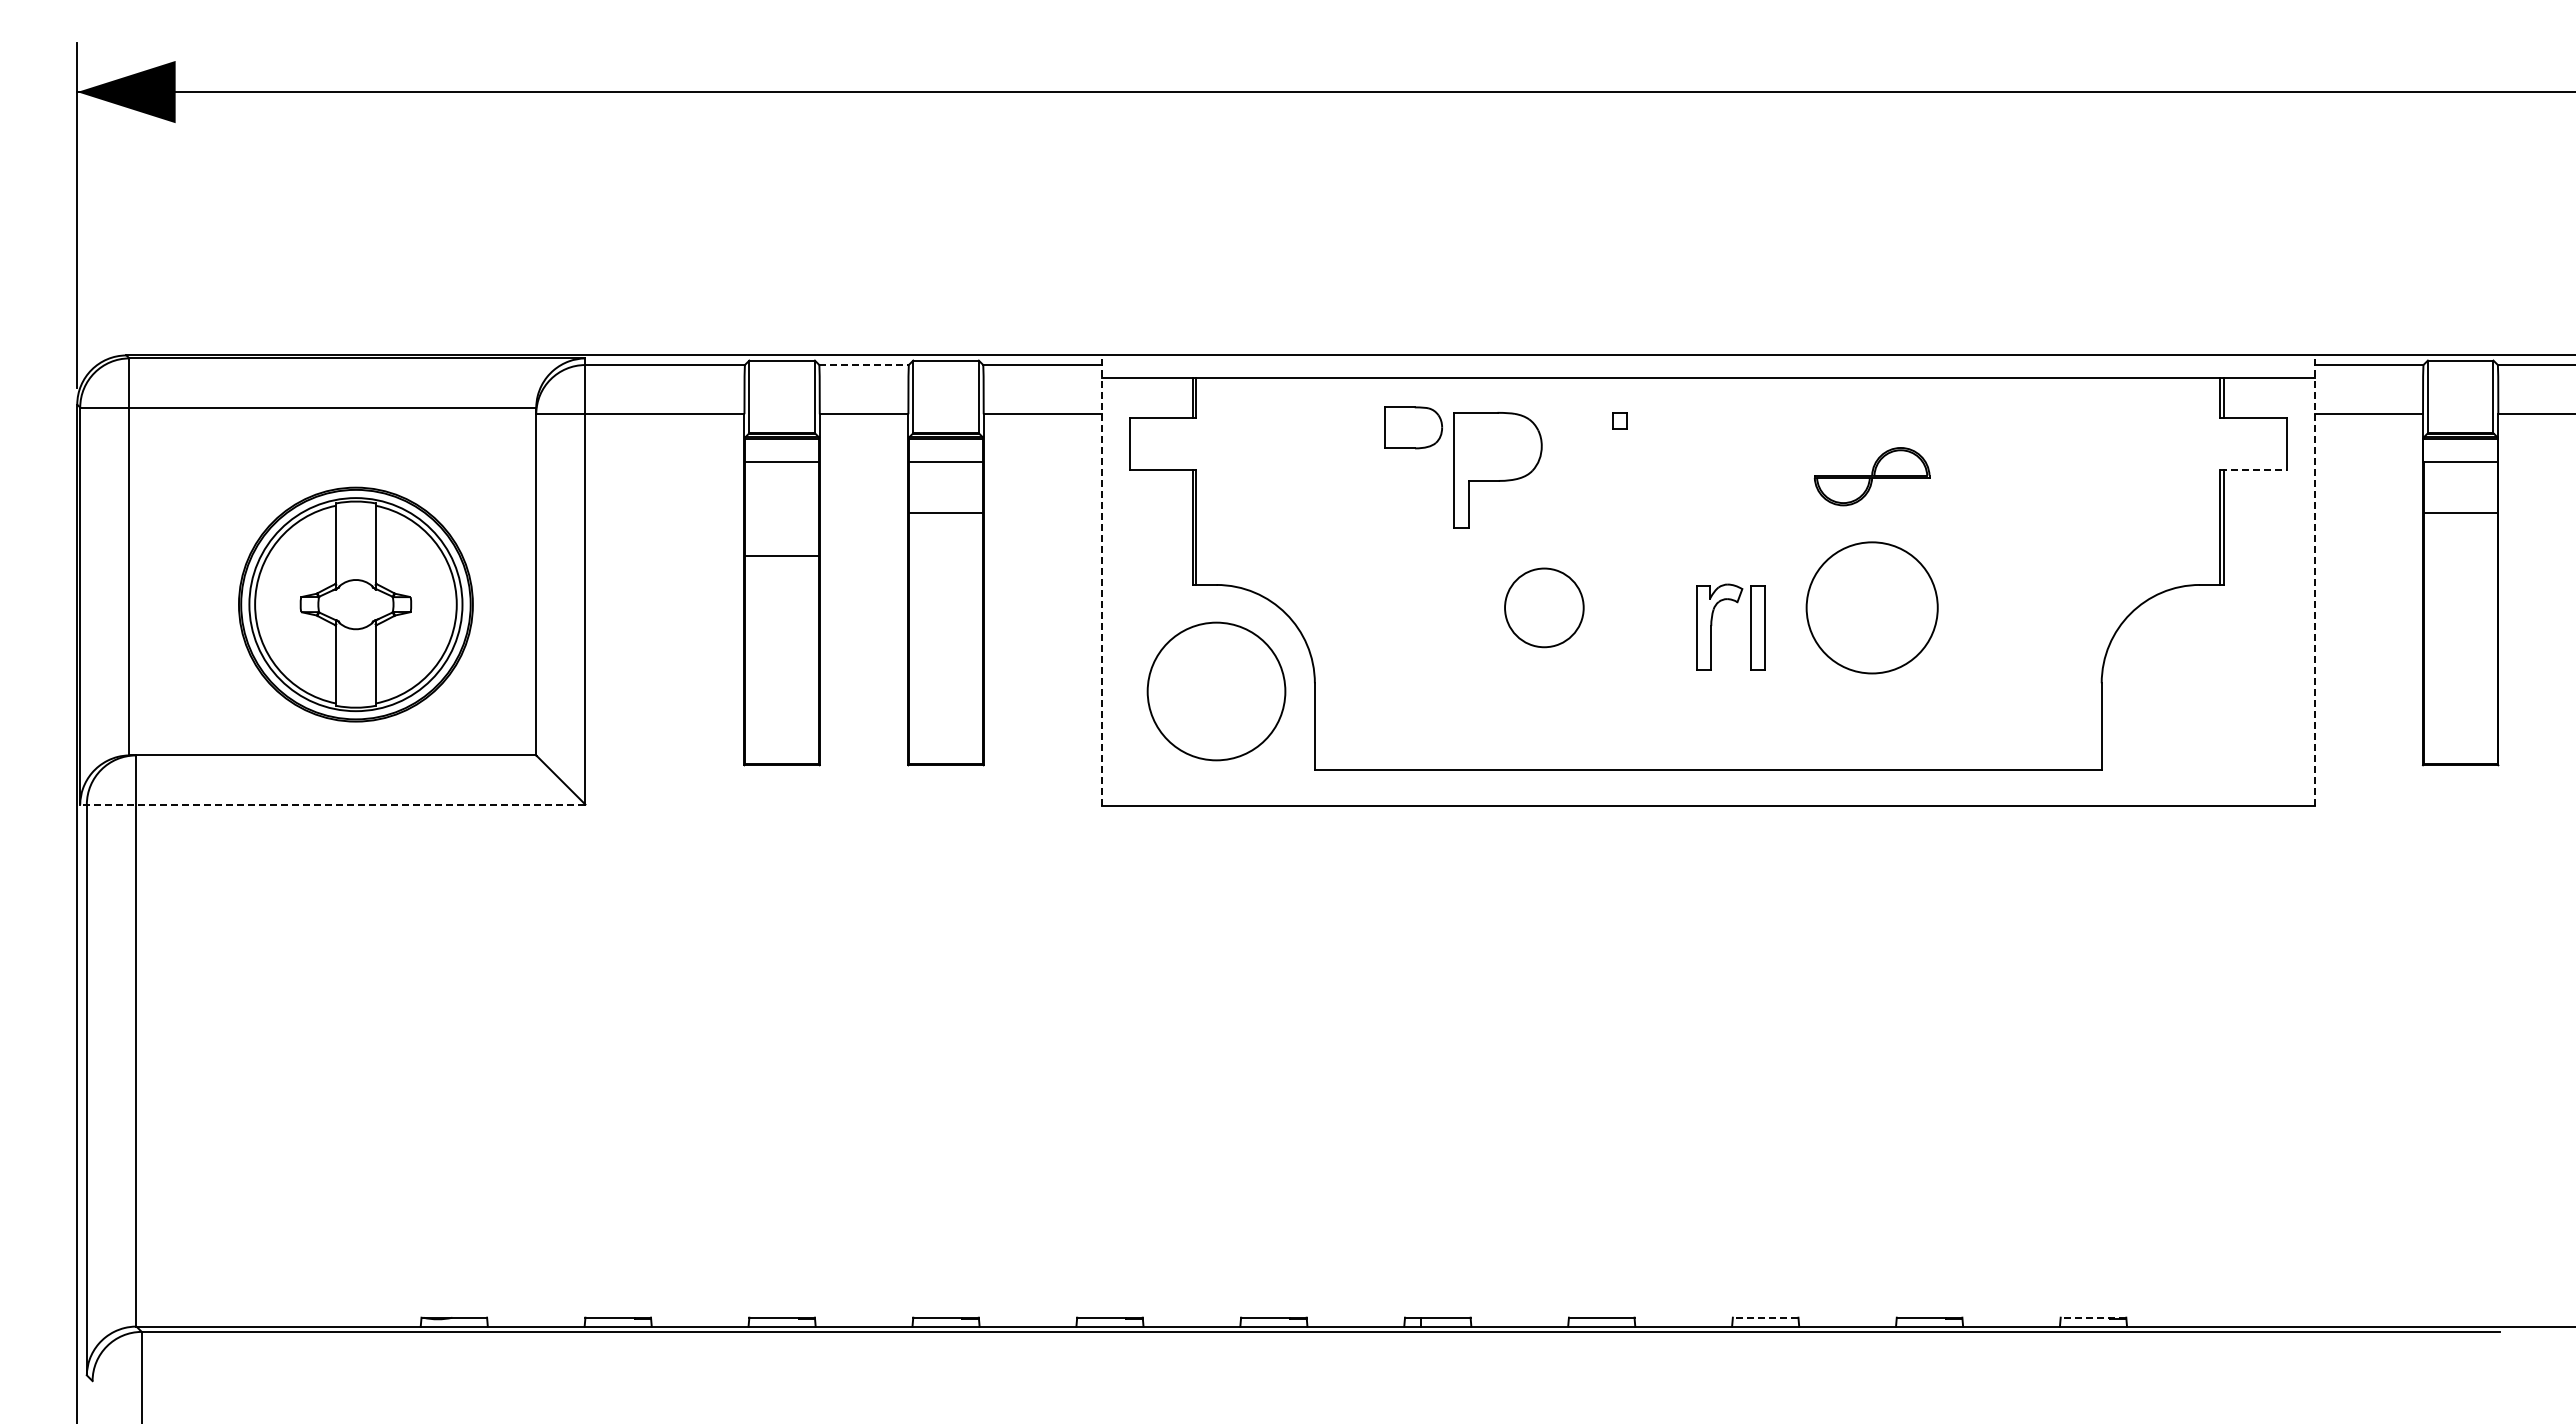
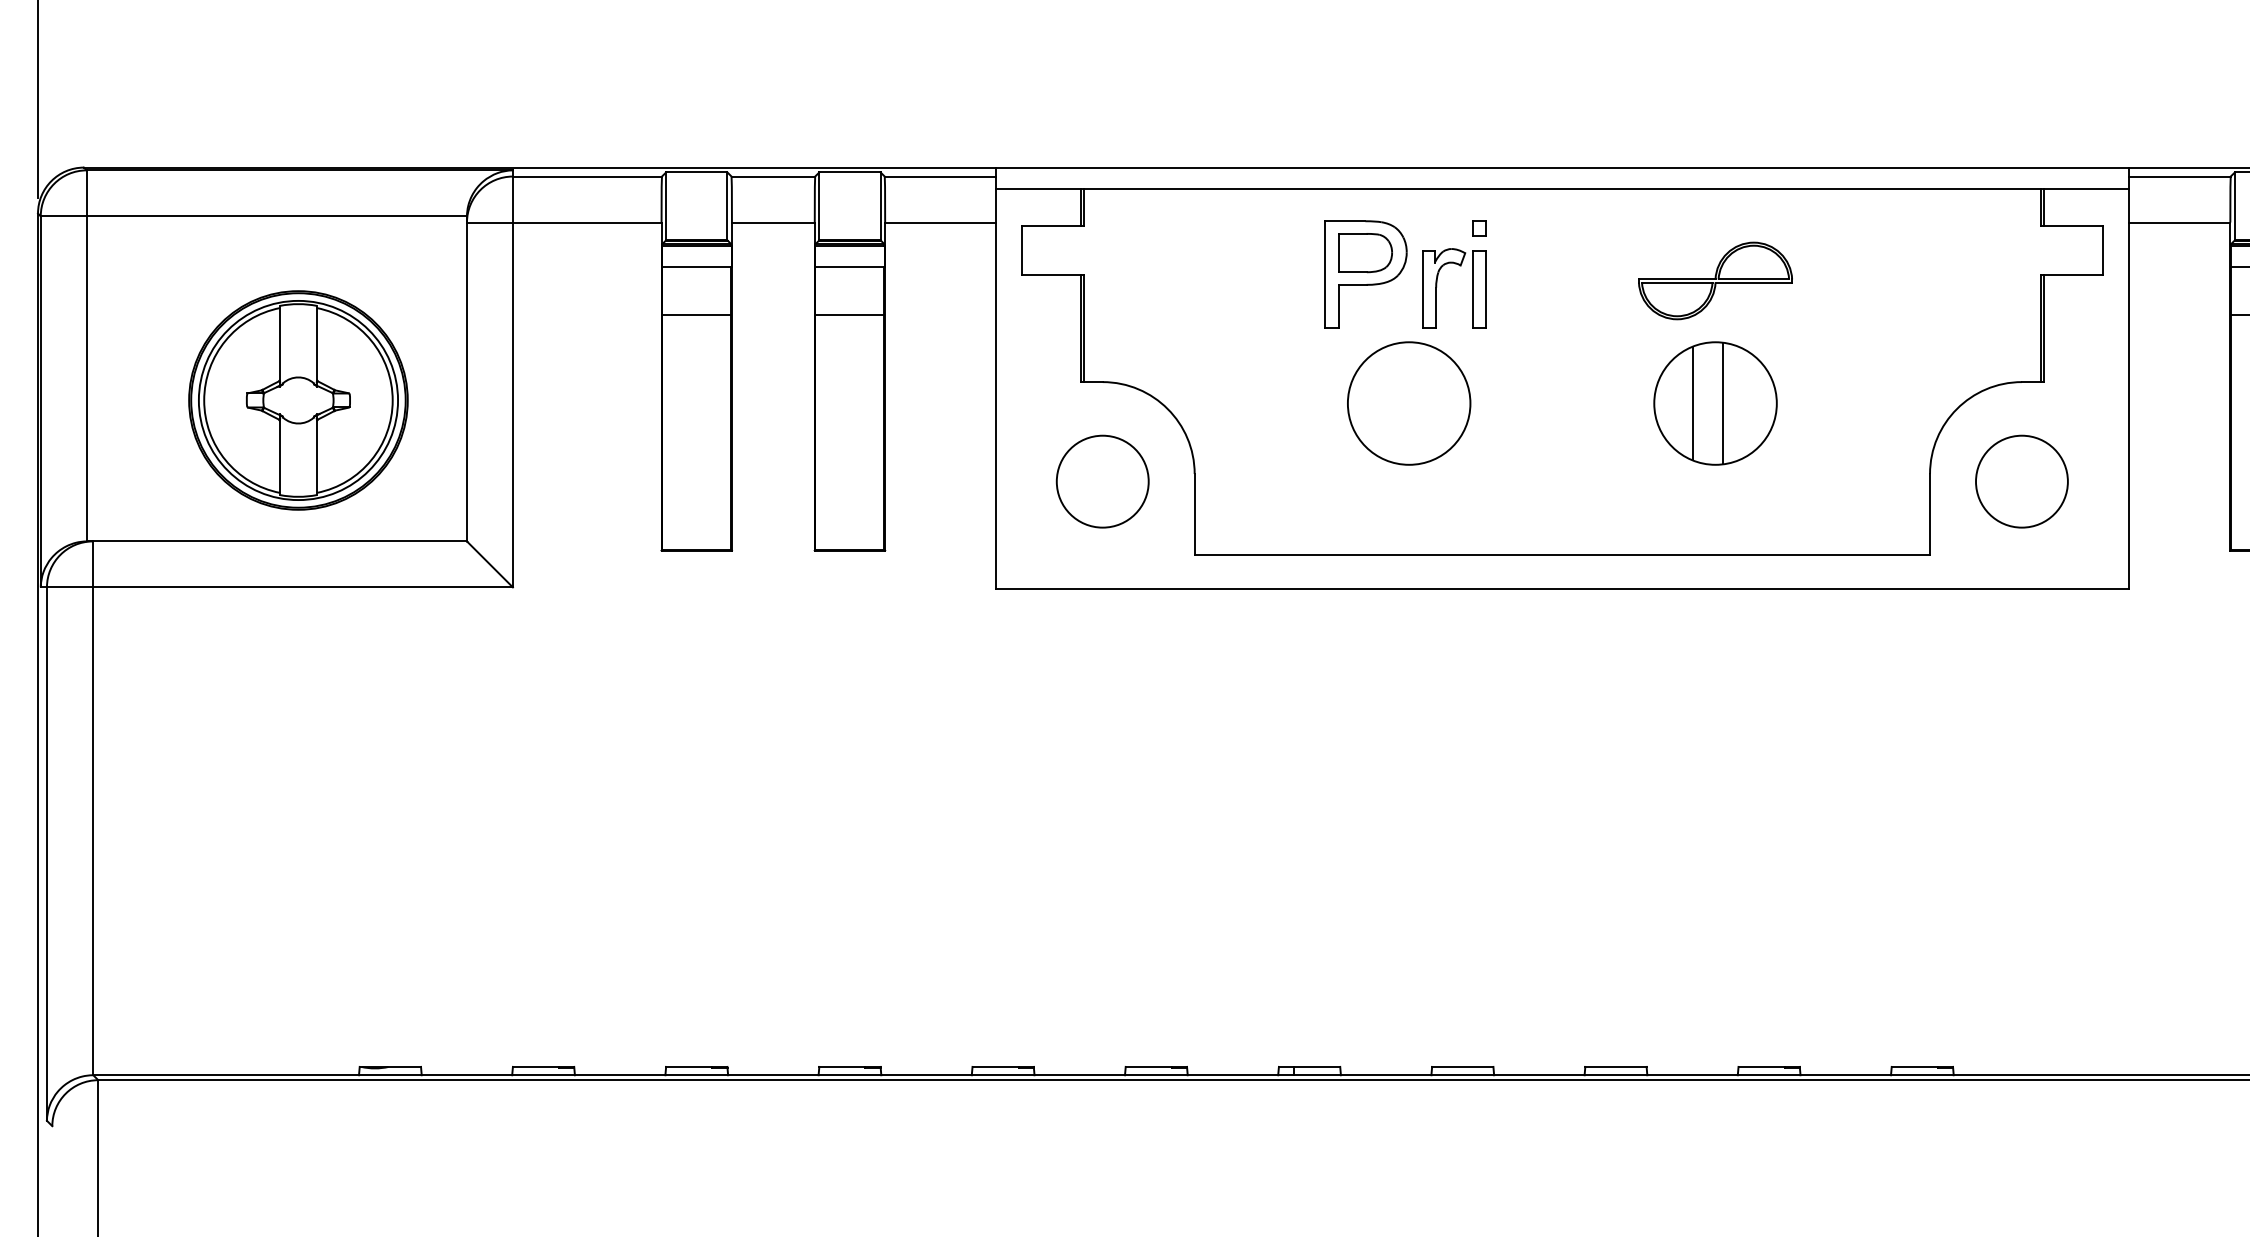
line: (864, 365) -> (773, 176), dashed -> solid
part: (1413, 427) -> (1365, 252), moved
line: (2254, 470) -> (2072, 275), dashed -> solid
part: (1871, 476) -> (1714, 280), size x1.43
line: (782, 556) -> (697, 315), moved
line: (1101, 580) -> (995, 377), dashed -> solid
line: (2314, 580) -> (2128, 377), dashed -> solid
circle: (1543, 607) -> (1408, 403), size x1.67
line: (1847, 607) -> (1692, 403), added
line: (1880, 607) -> (1723, 403), added
part: (1712, 625) -> (1437, 287), moved
circle: (1216, 691) -> (1102, 481), size x0.71
circle: (2200, 691) -> (2022, 481), added
line: (332, 804) -> (276, 587), dashed -> solid
line: (1765, 1317) -> (1615, 1066), dashed -> solid
line: (2093, 1317) -> (1922, 1066), dashed -> solid

